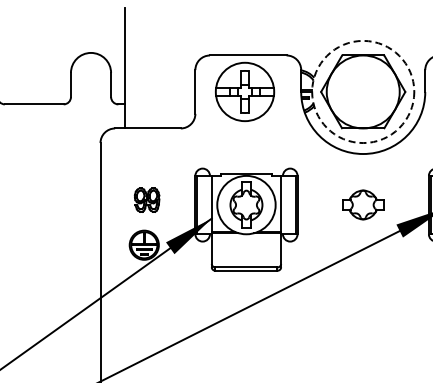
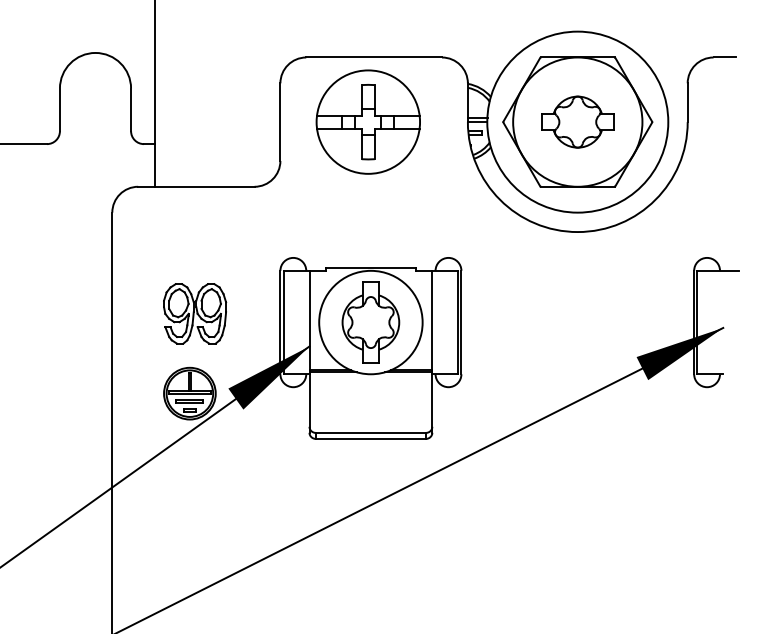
circle: (363, 91) -> (578, 121), dashed -> solid
part: (146, 199) -> (193, 312), size x1.43
part: (363, 204) -> (578, 121), moved

